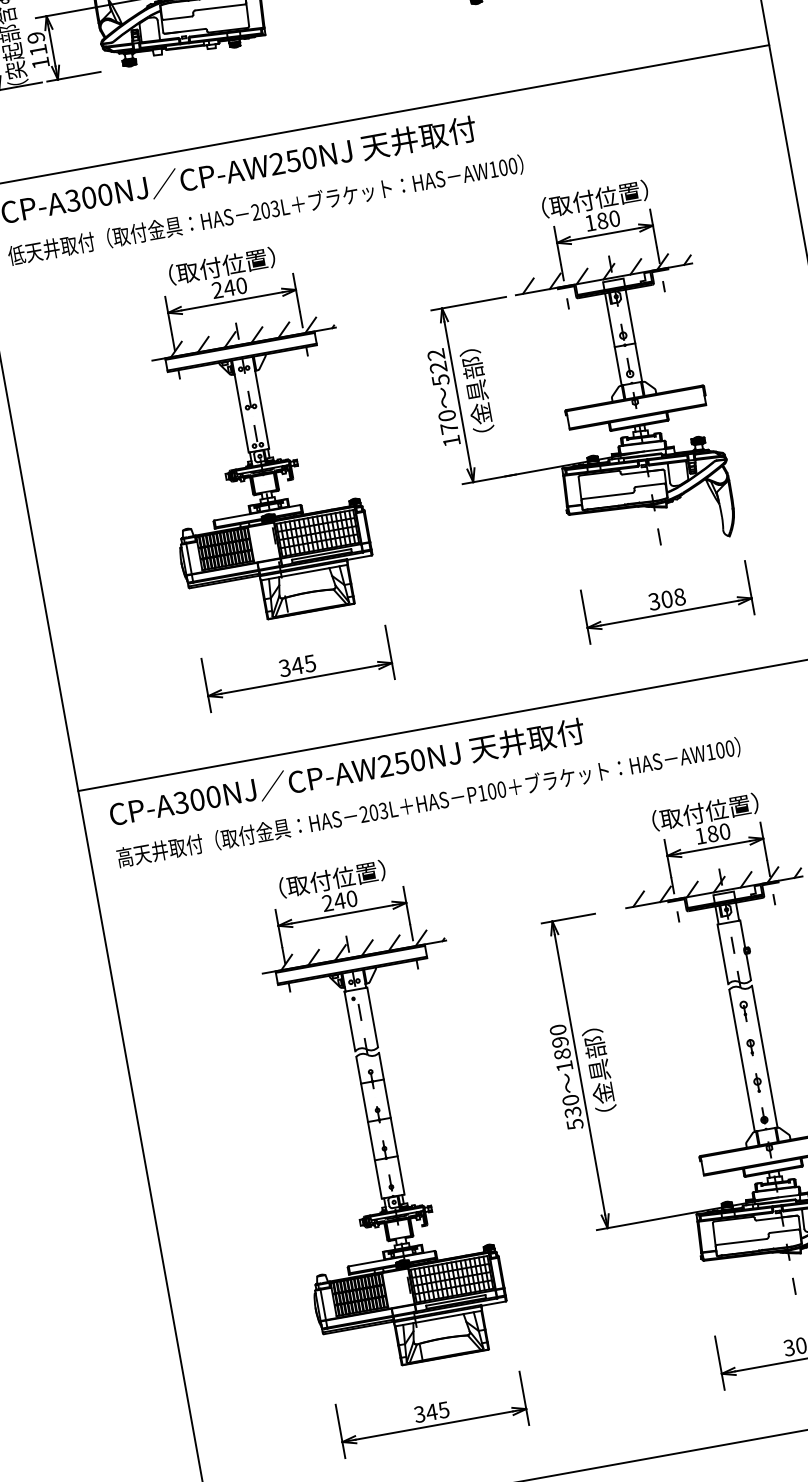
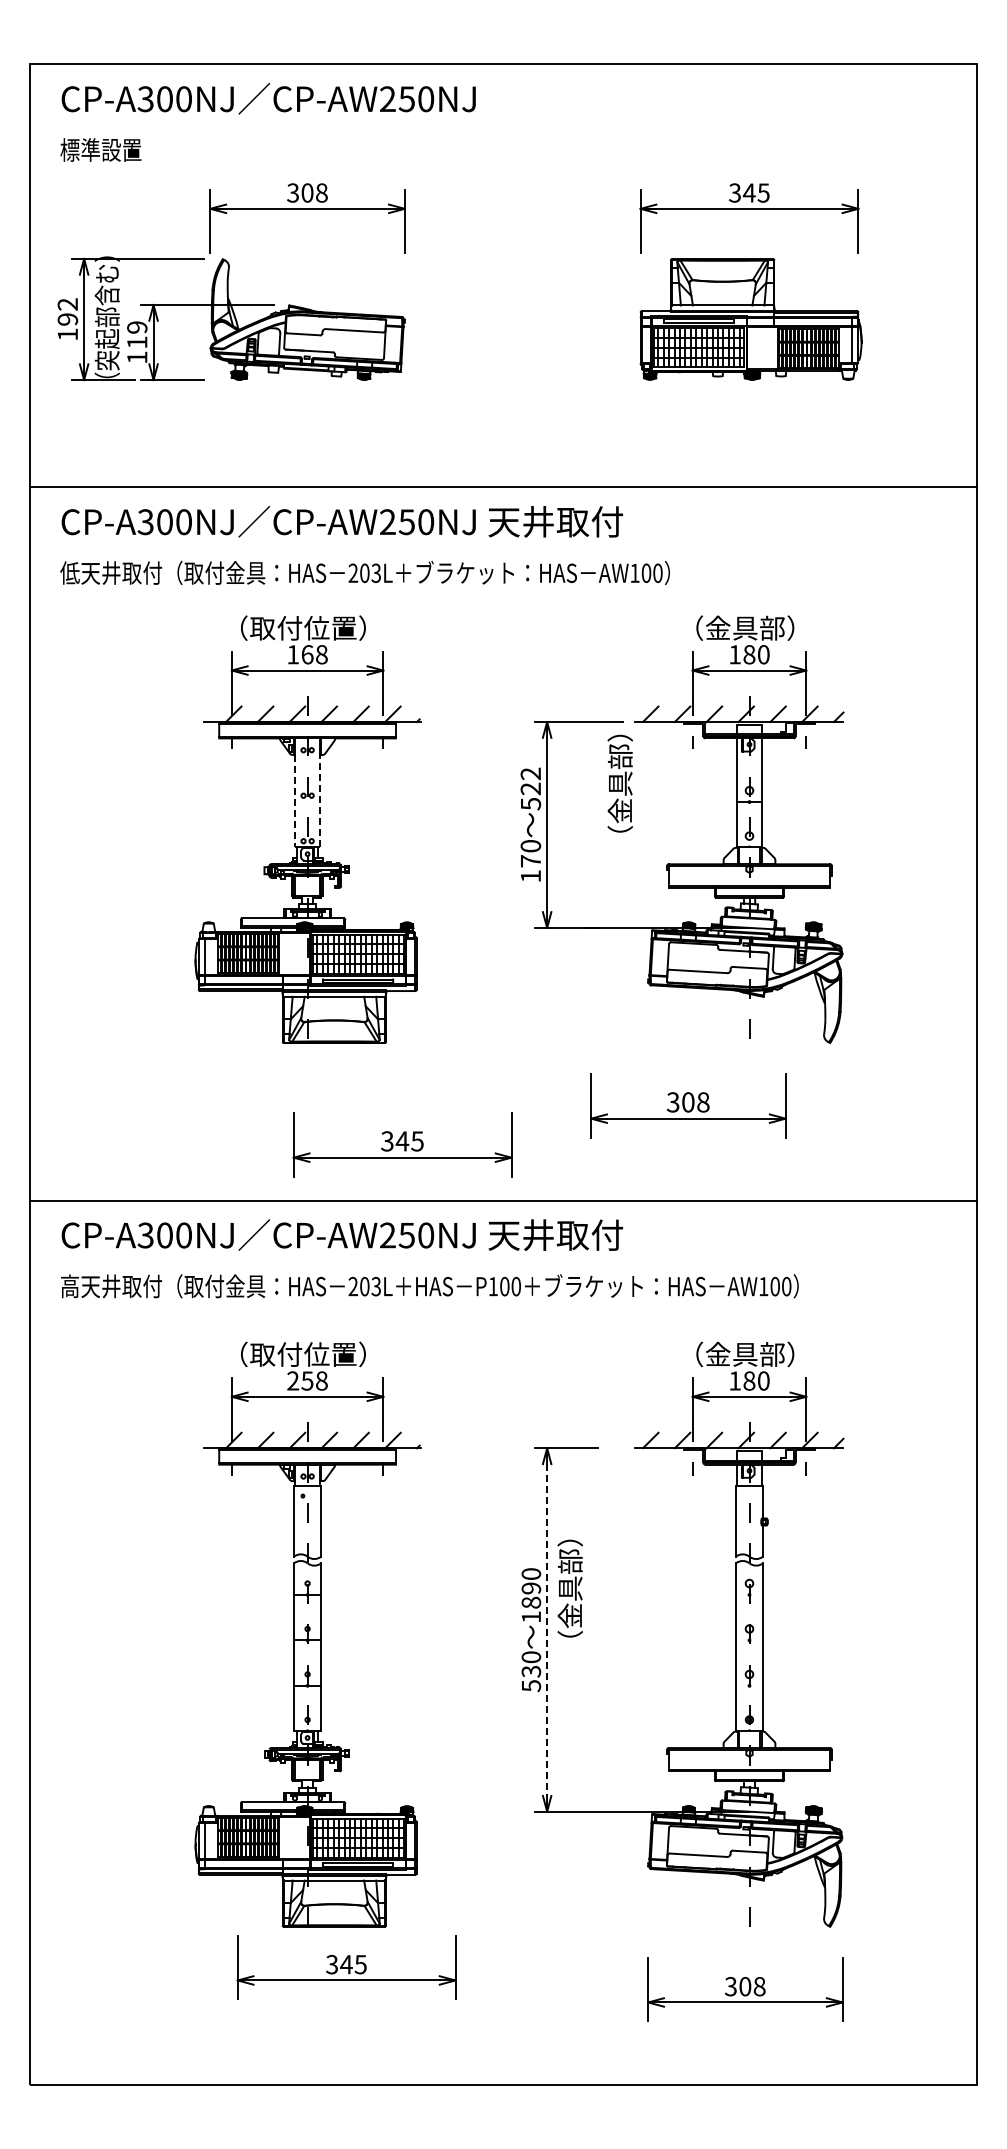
text: (594, 198) -> (744, 627), （取付位置） -> （金具部）
text: (229, 287) -> (307, 654), 240 -> 168
text: (476, 390) -> (619, 783), moved
line: (261, 409) -> (319, 800), solid -> dashed
line: (241, 413) -> (295, 801), solid -> dashed
part: (667, 601) -> (688, 1105), moved
part: (298, 668) -> (402, 1144), moved
text: (704, 812) -> (744, 1354), （取付位置） -> （金具部）
text: (345, 899) -> (314, 1380), 240 -> 258
text: (598, 1070) -> (569, 1588), moved
line: (580, 1075) -> (547, 1630), solid -> dashed
part: (432, 1414) -> (346, 1967), moved

